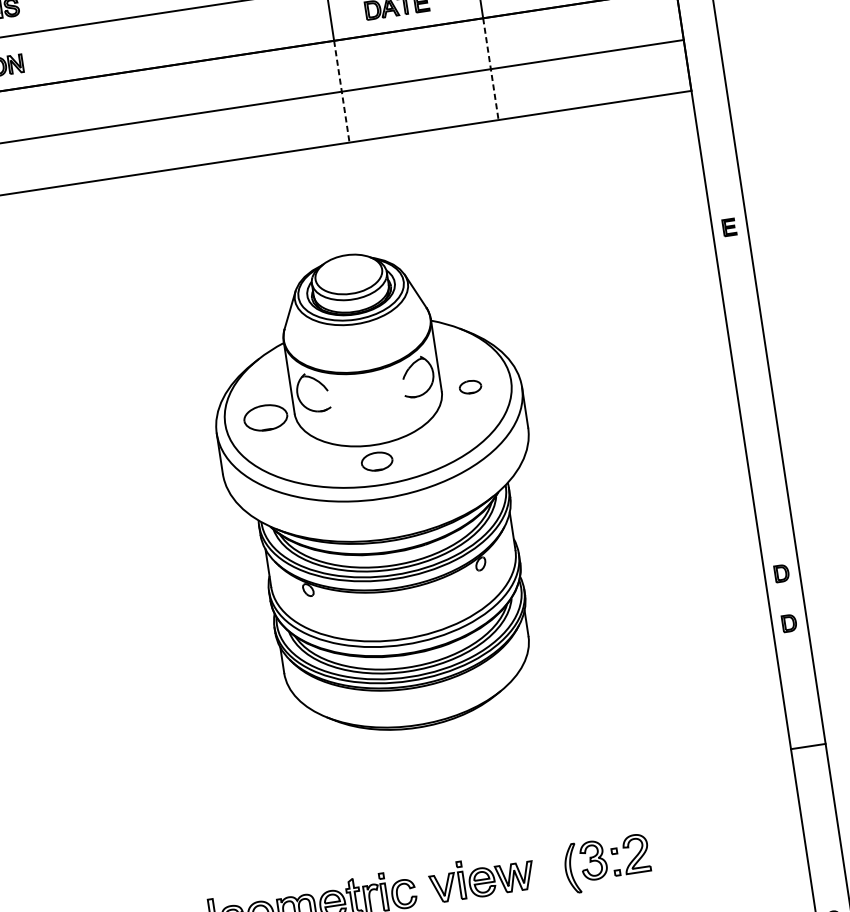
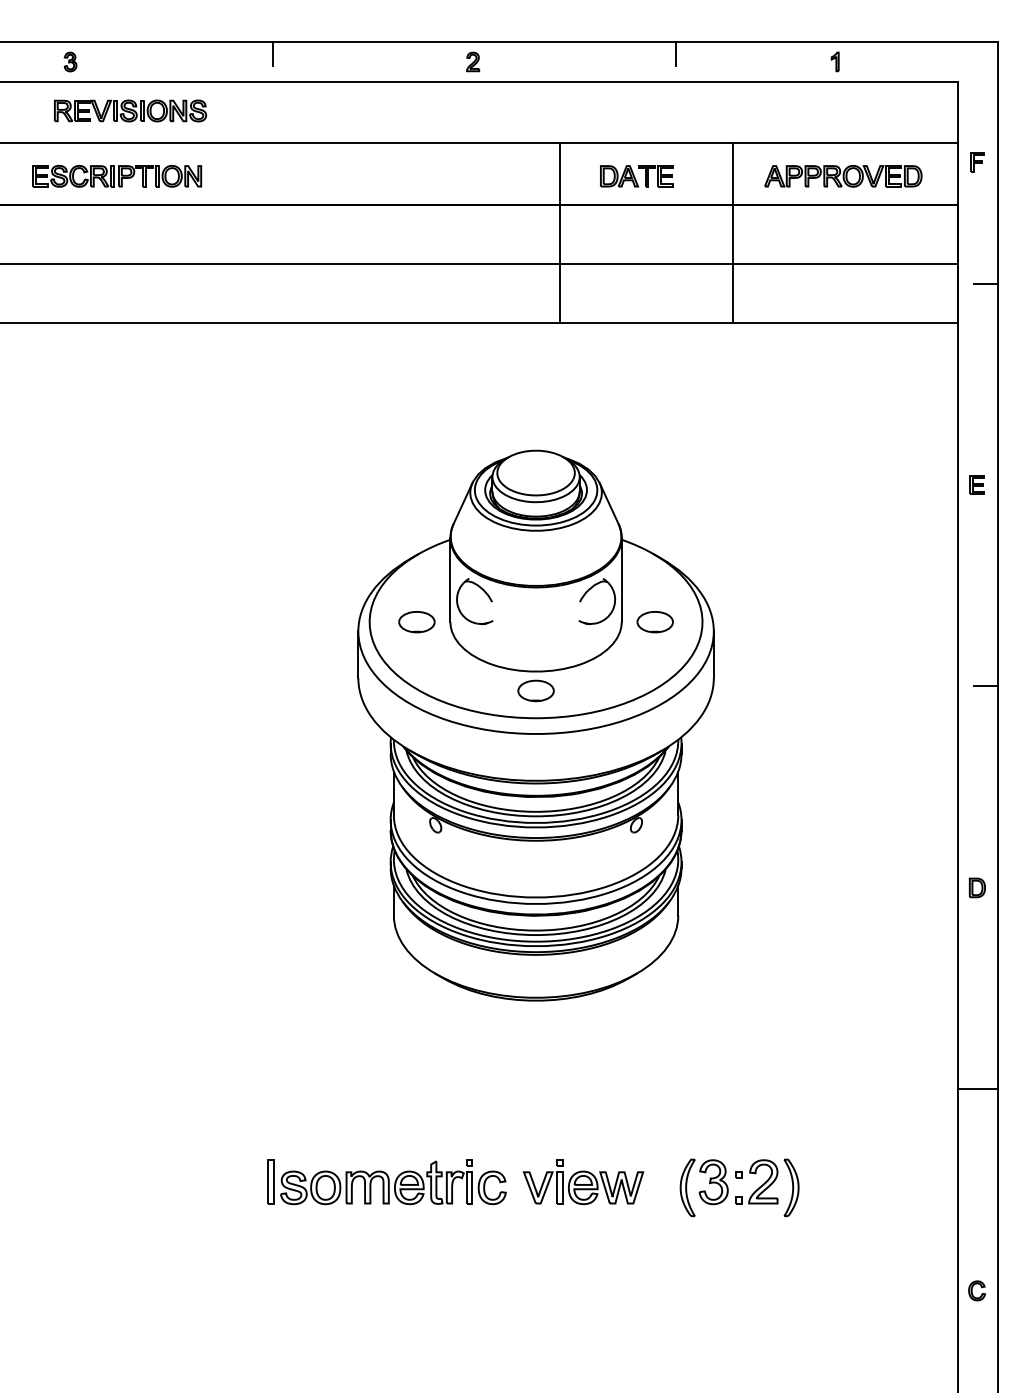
line: (710, 53) -> (985, 283), added
line: (491, 69) -> (733, 264), dashed -> solid
line: (341, 92) -> (559, 264), dashed -> solid
part: (469, 387) -> (654, 622), size x1.43
line: (762, 399) -> (985, 686), added
part: (265, 418) -> (416, 622), size x0.71
part: (788, 623) -> (976, 945), removed
part: (661, 854) -> (791, 1187), added

